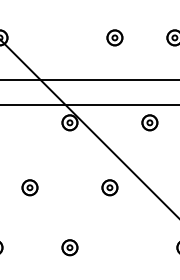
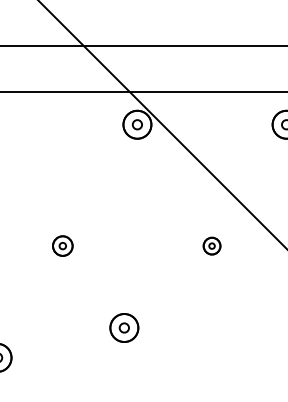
part: (29, 187) -> (61, 245), size x0.7
part: (109, 187) -> (211, 245), size x0.6
part: (69, 247) -> (123, 327), moved

